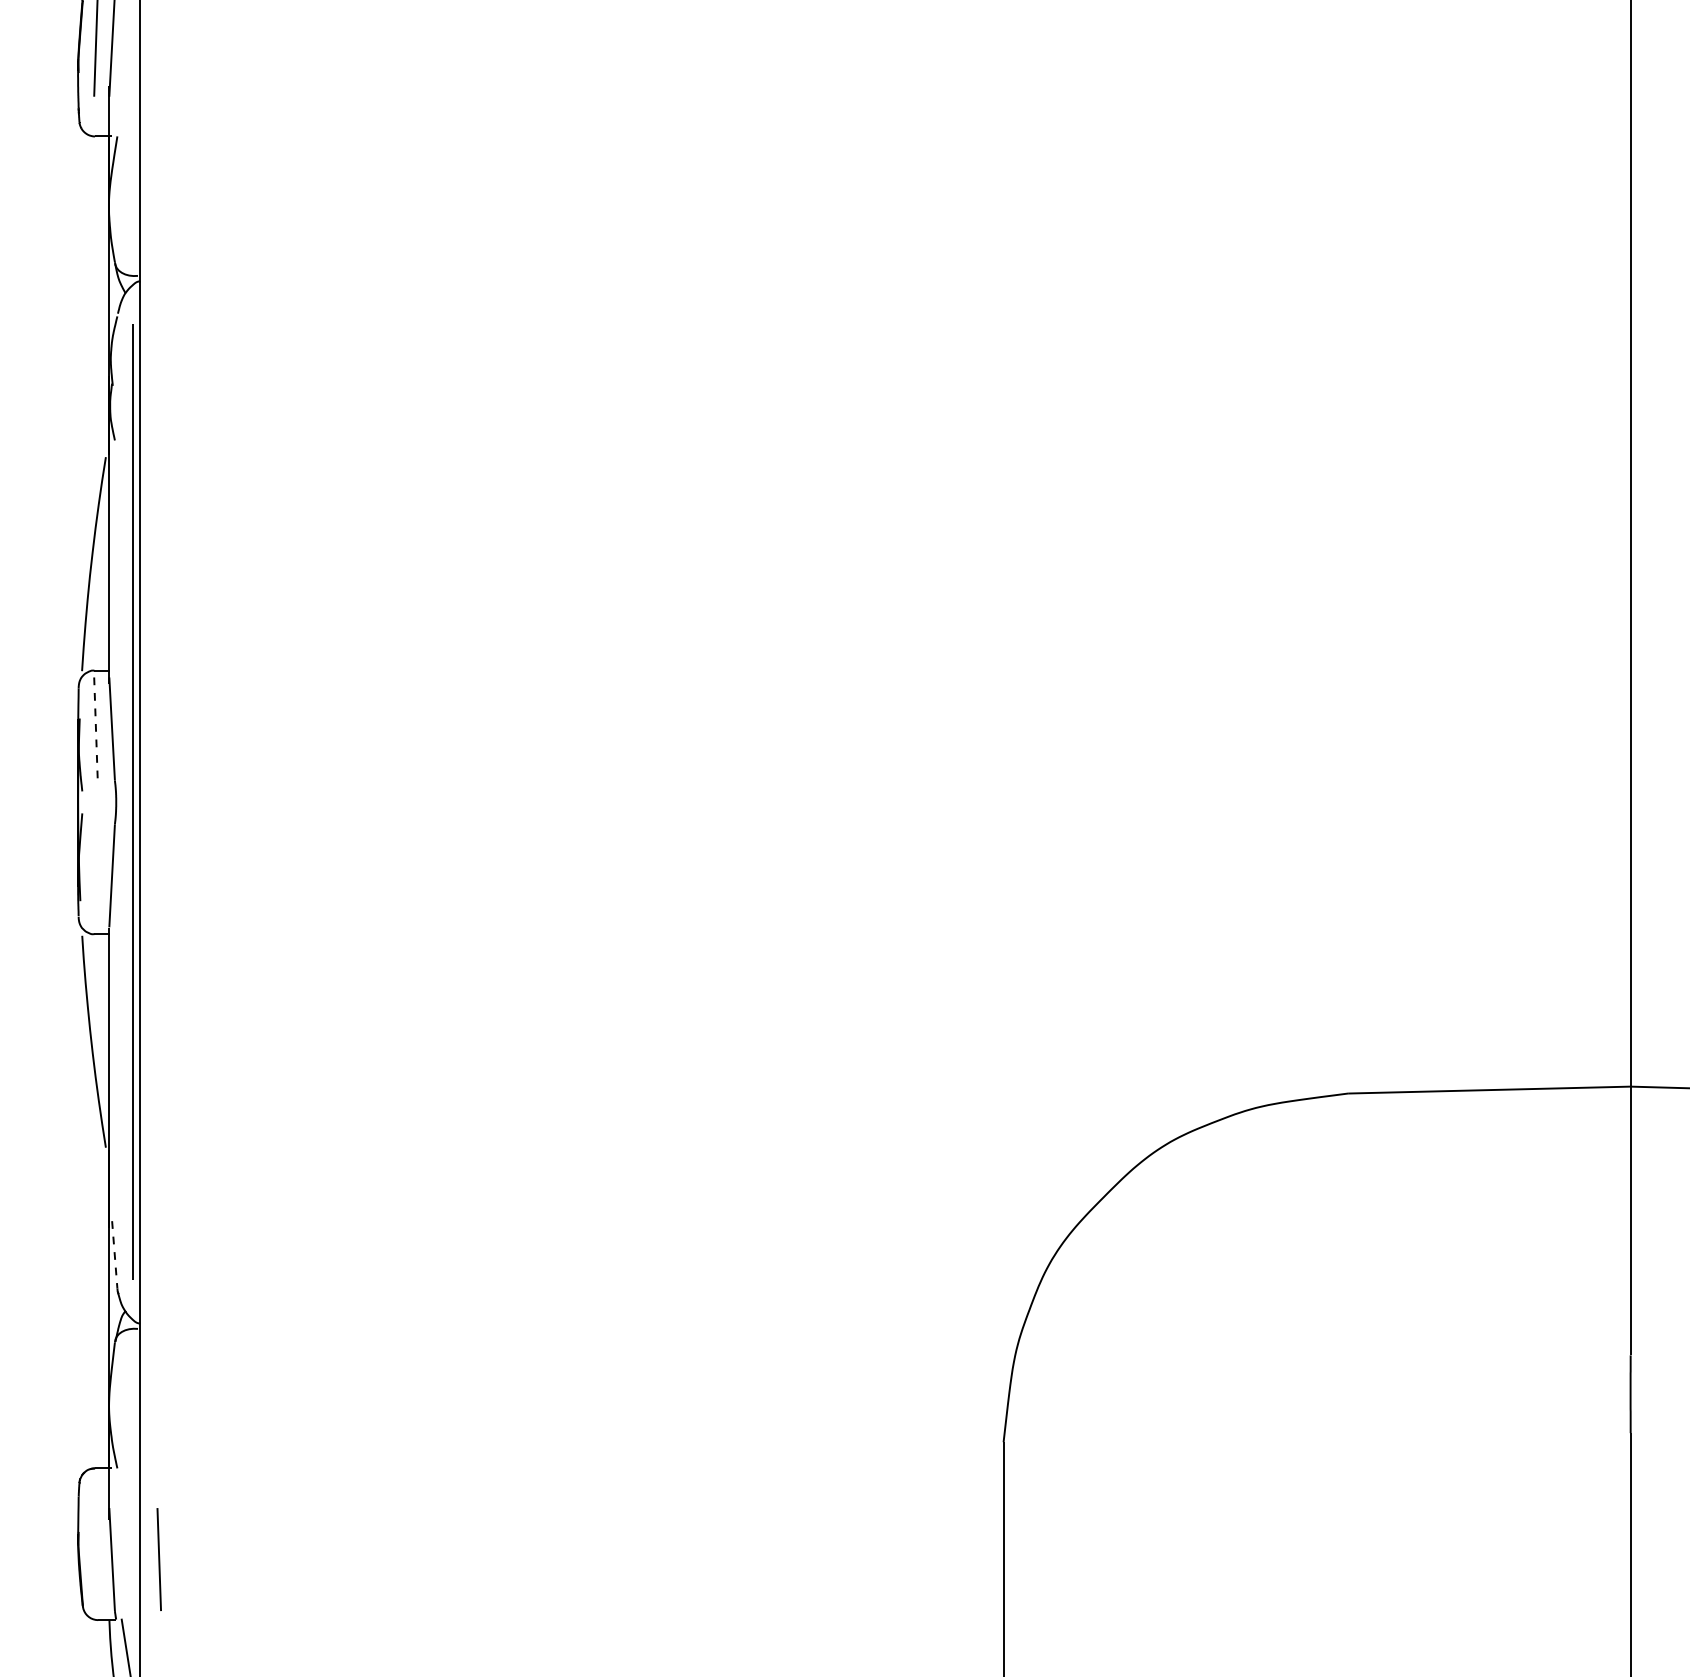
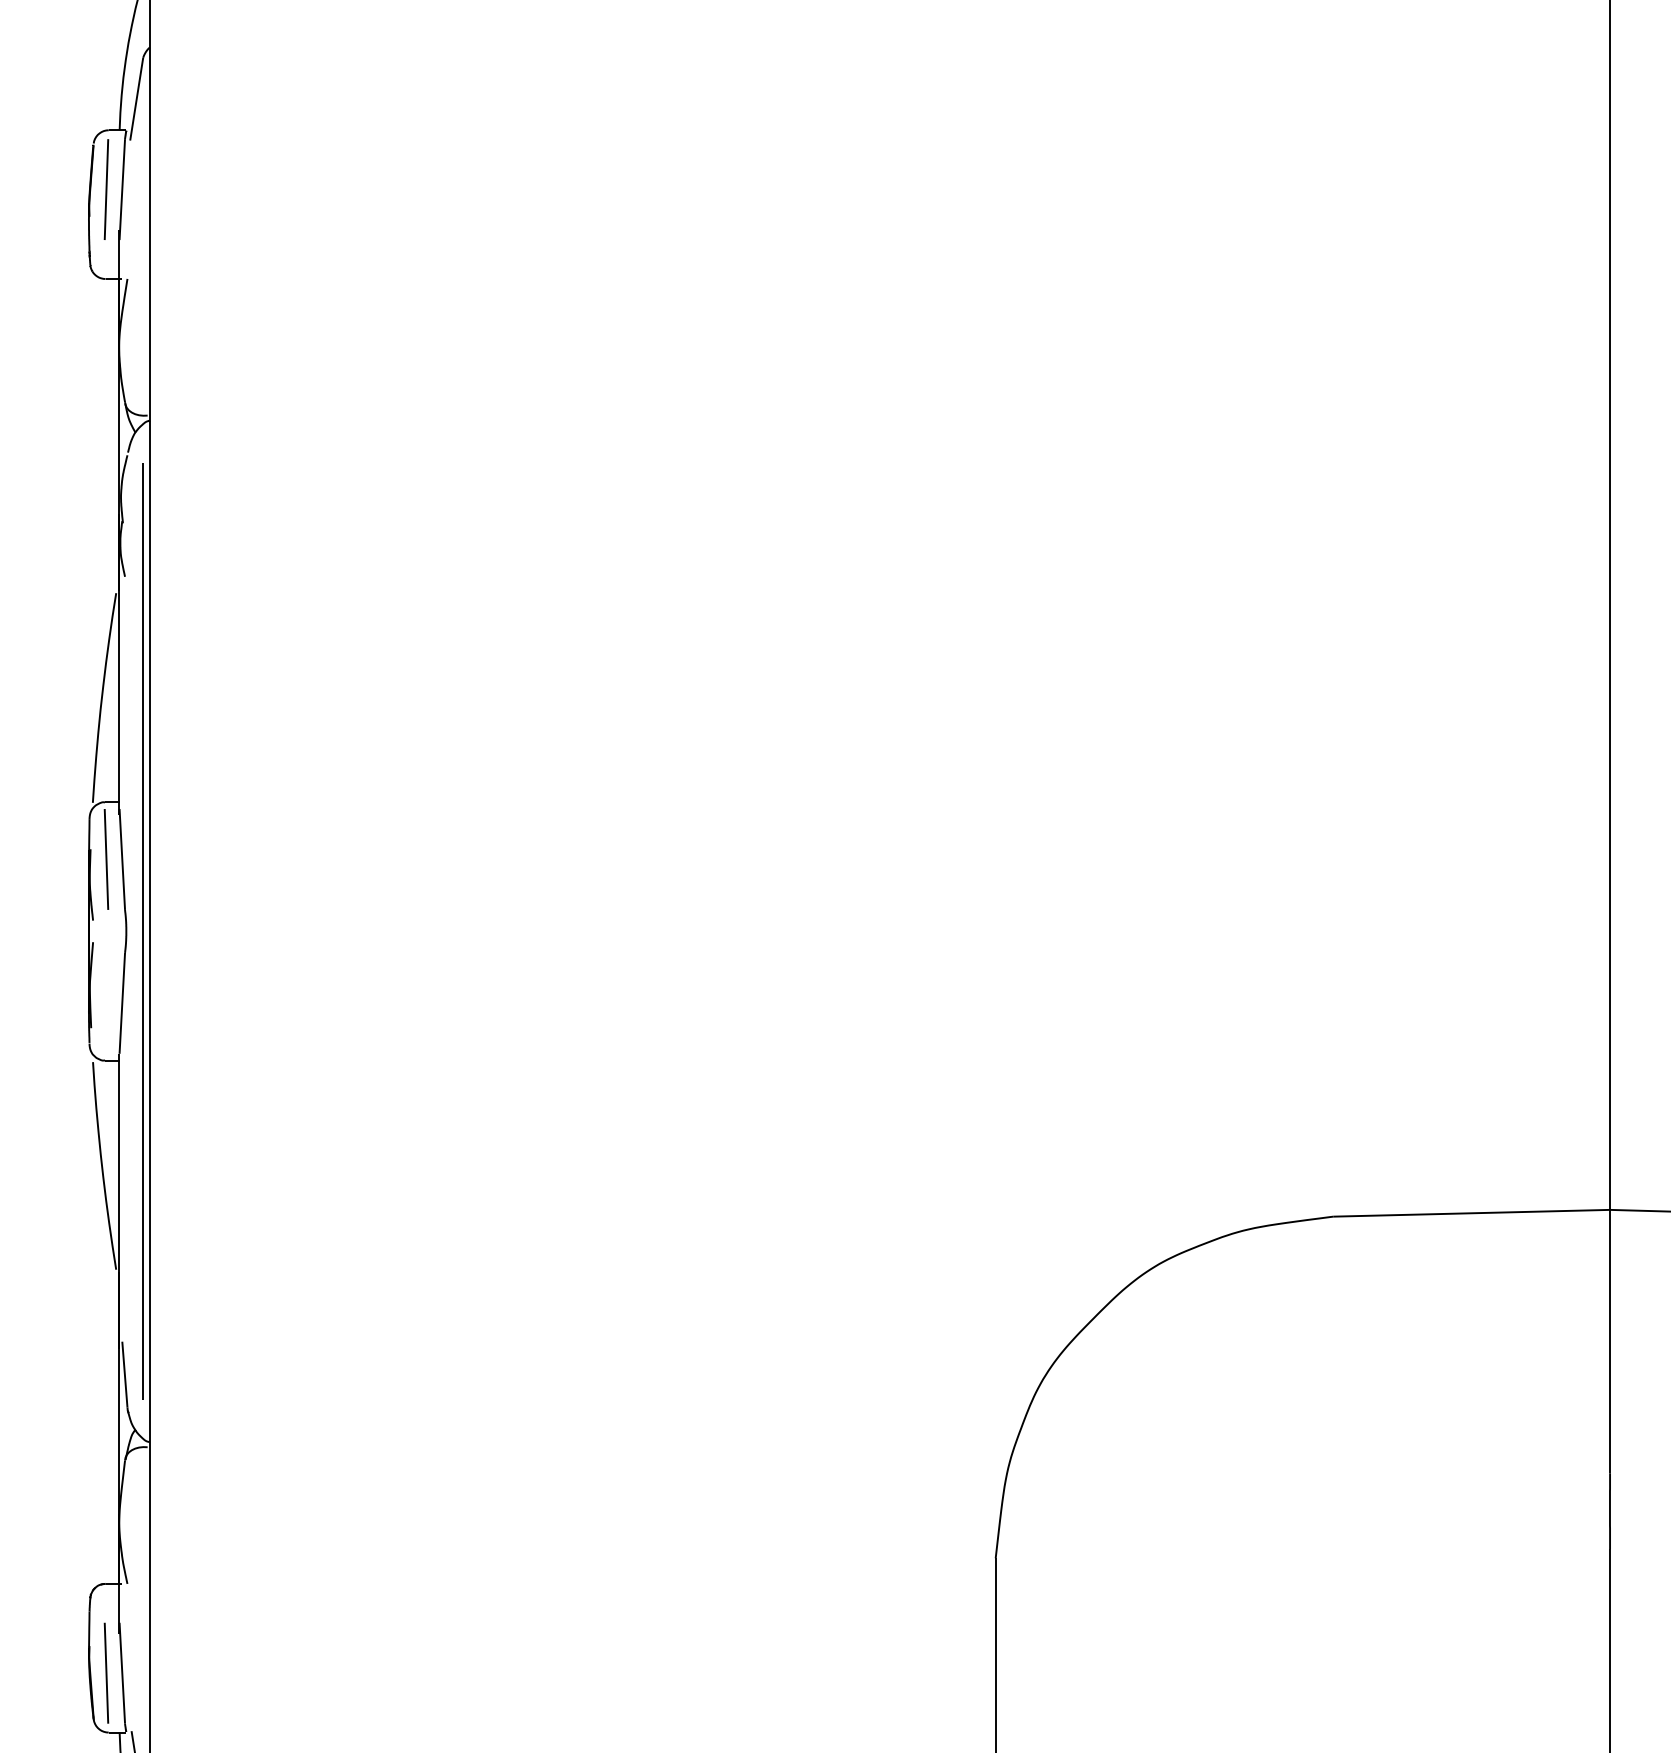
line: (95, 728) -> (106, 859), dashed -> solid
line: (114, 1255) -> (124, 1375), dashed -> solid
line: (159, 1558) -> (106, 1672), moved

